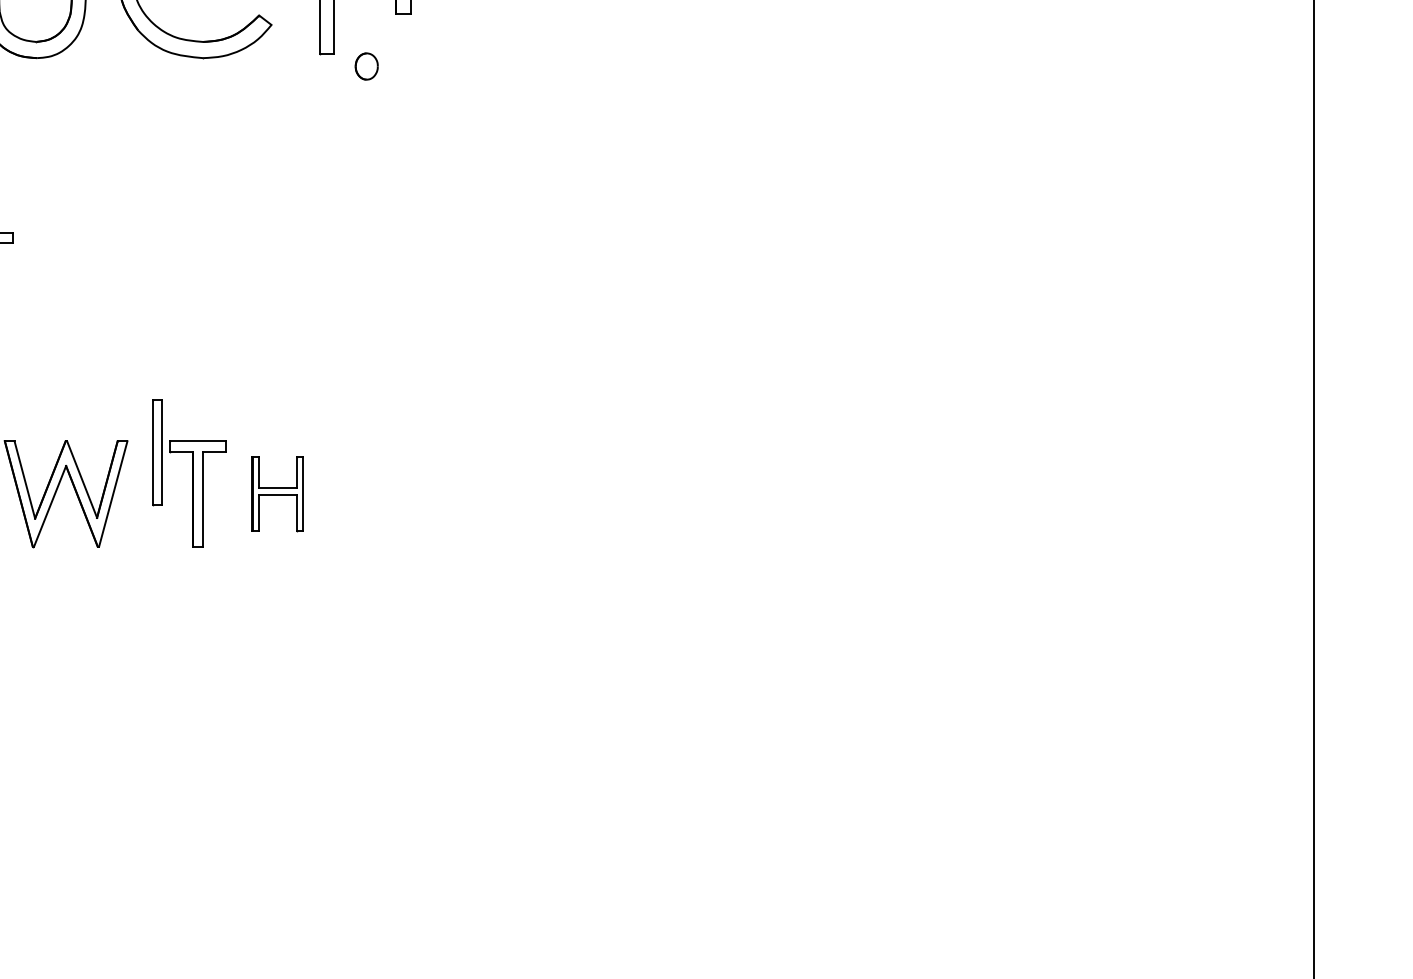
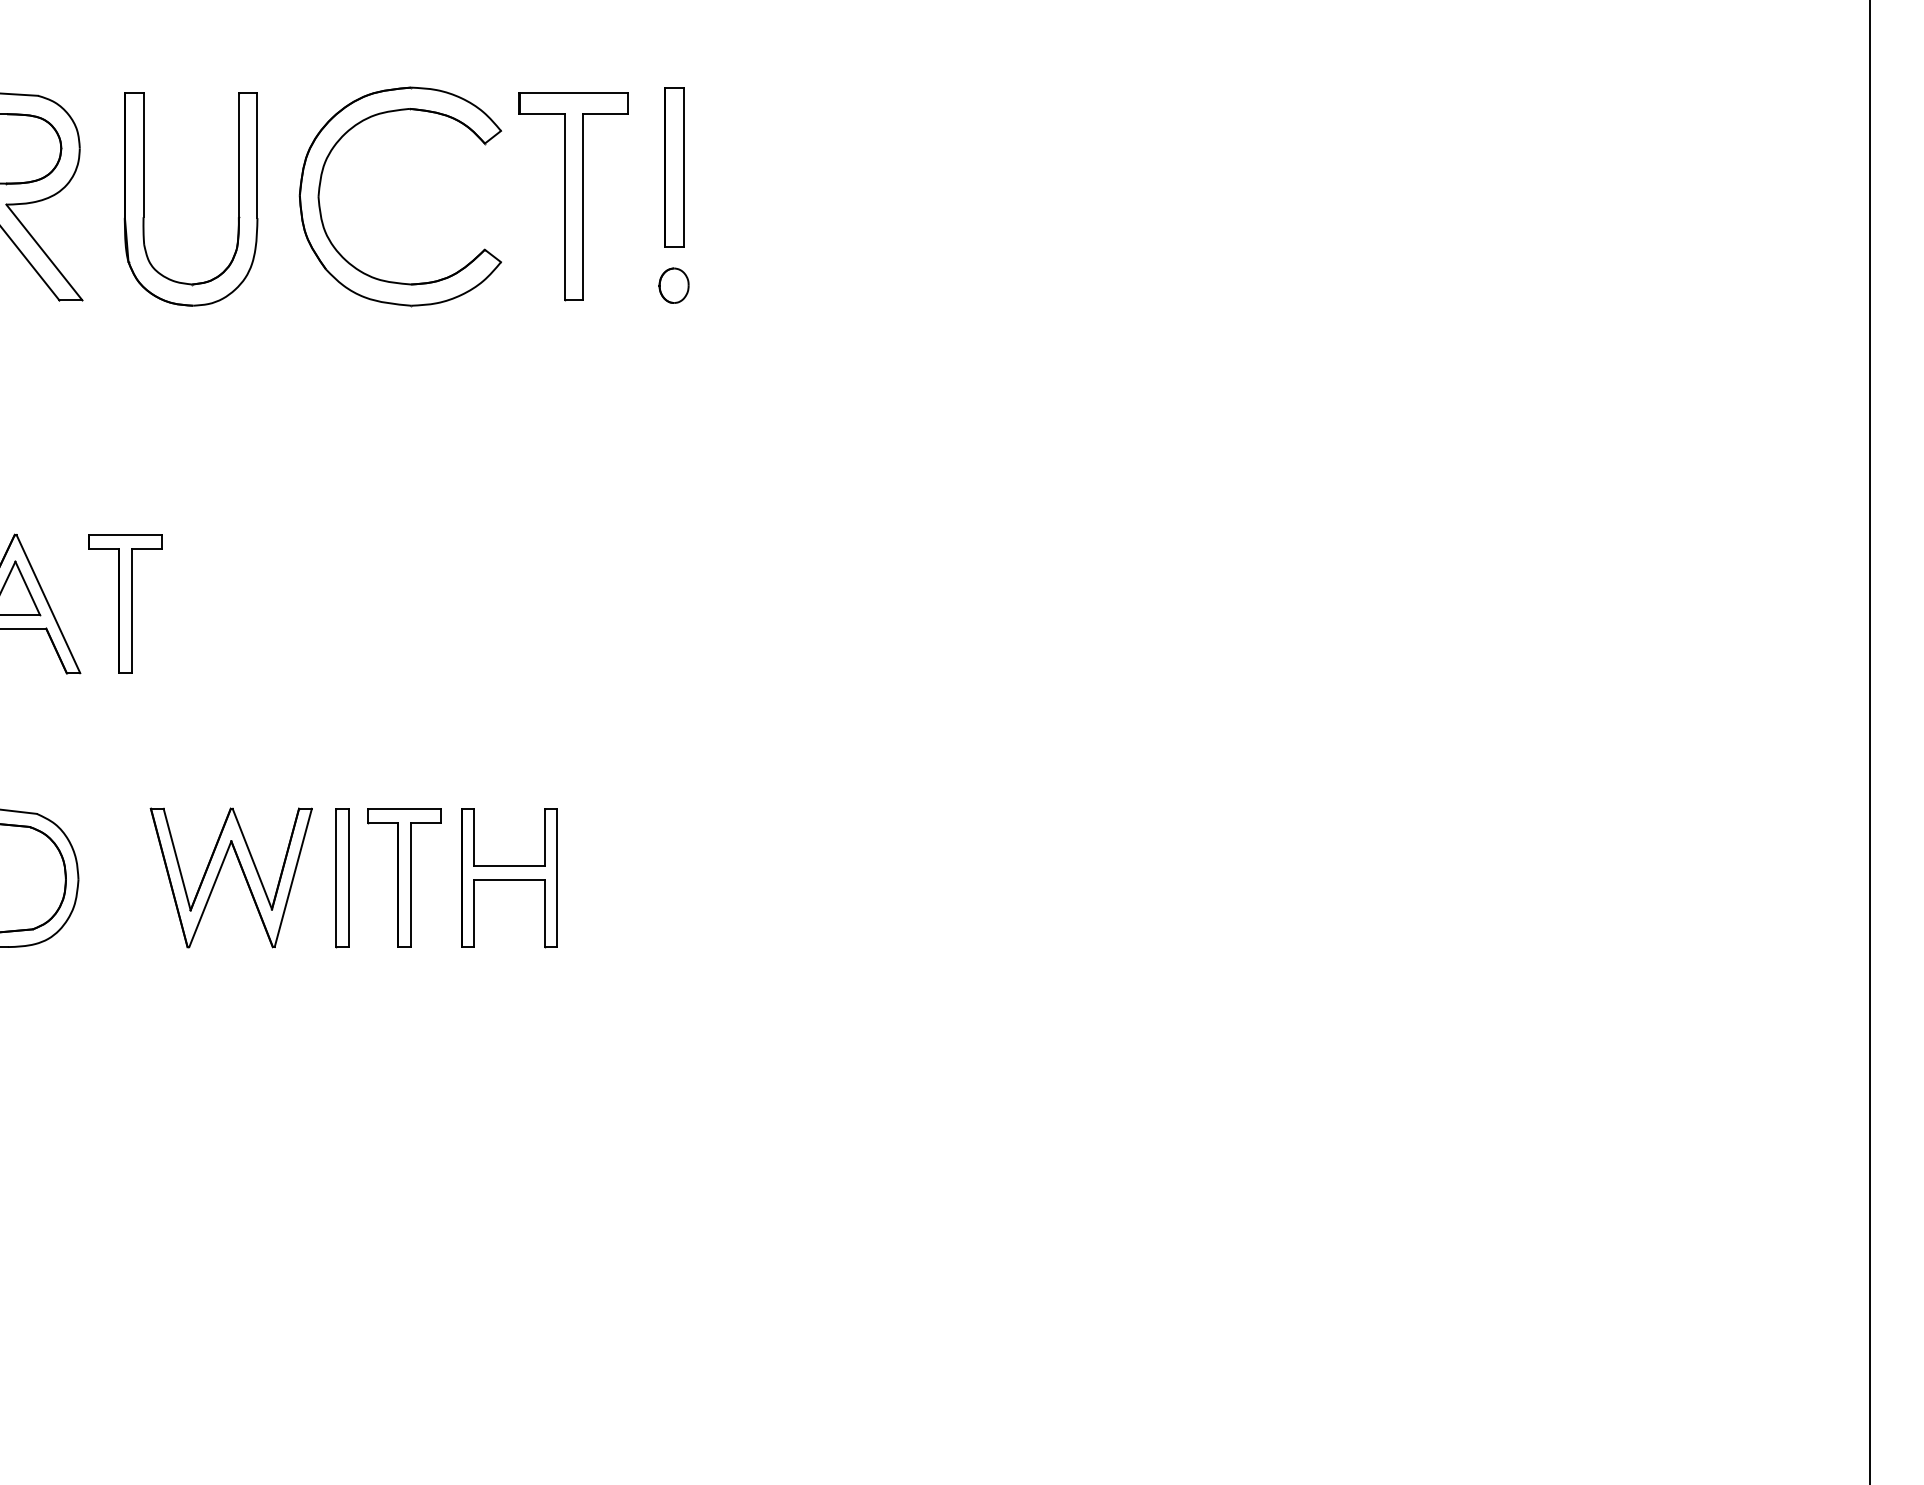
part: (366, 66) -> (673, 285), moved
part: (157, 453) -> (342, 878), moved
part: (277, 494) -> (509, 878), size x1.43

